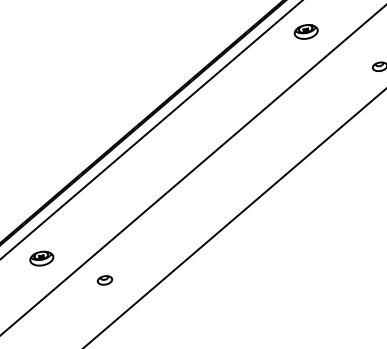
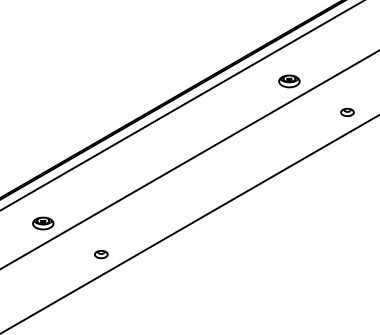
part: (306, 32) -> (289, 81), moved
part: (42, 258) -> (43, 223), moved
part: (105, 280) -> (101, 254), moved

